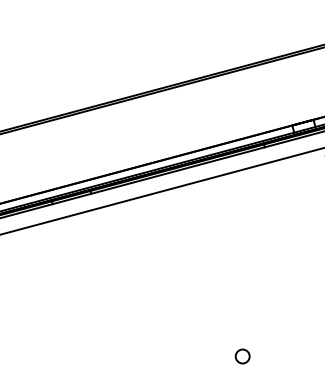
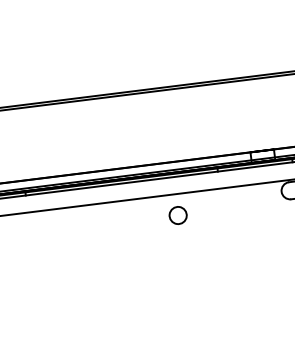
circle: (233, 192) -> (177, 215), added

